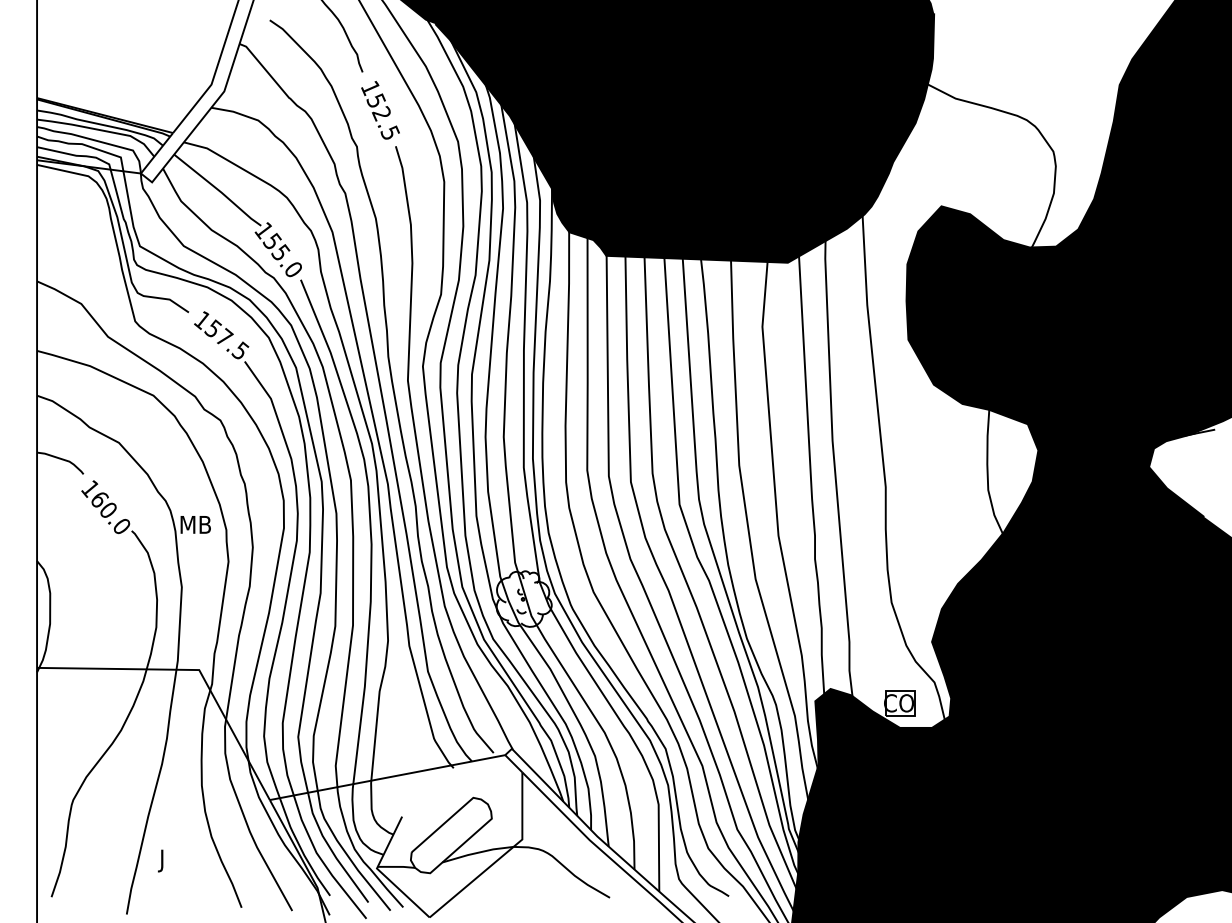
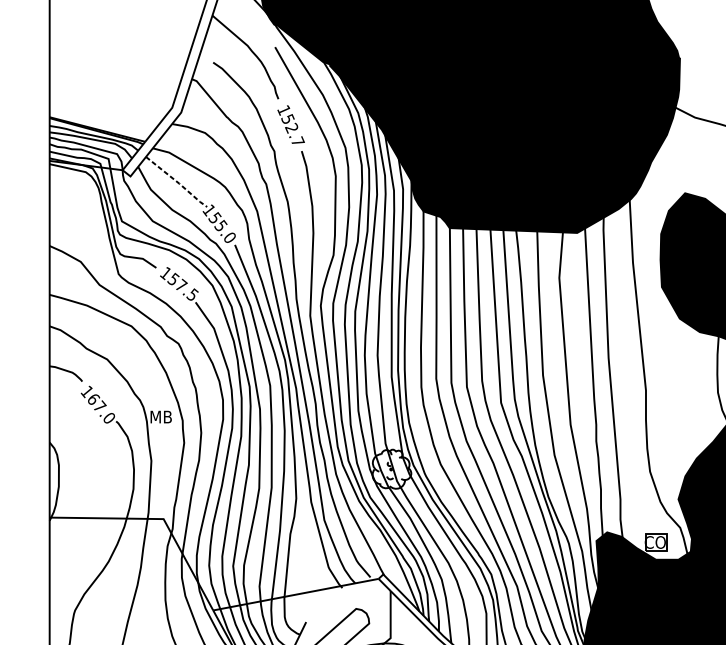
text: (390, 132) -> (298, 141), 152.5 -> 152.7
line: (219, 190) -> (177, 182), solid -> dashed
text: (109, 508) -> (100, 405), 160.0 -> 167.0

